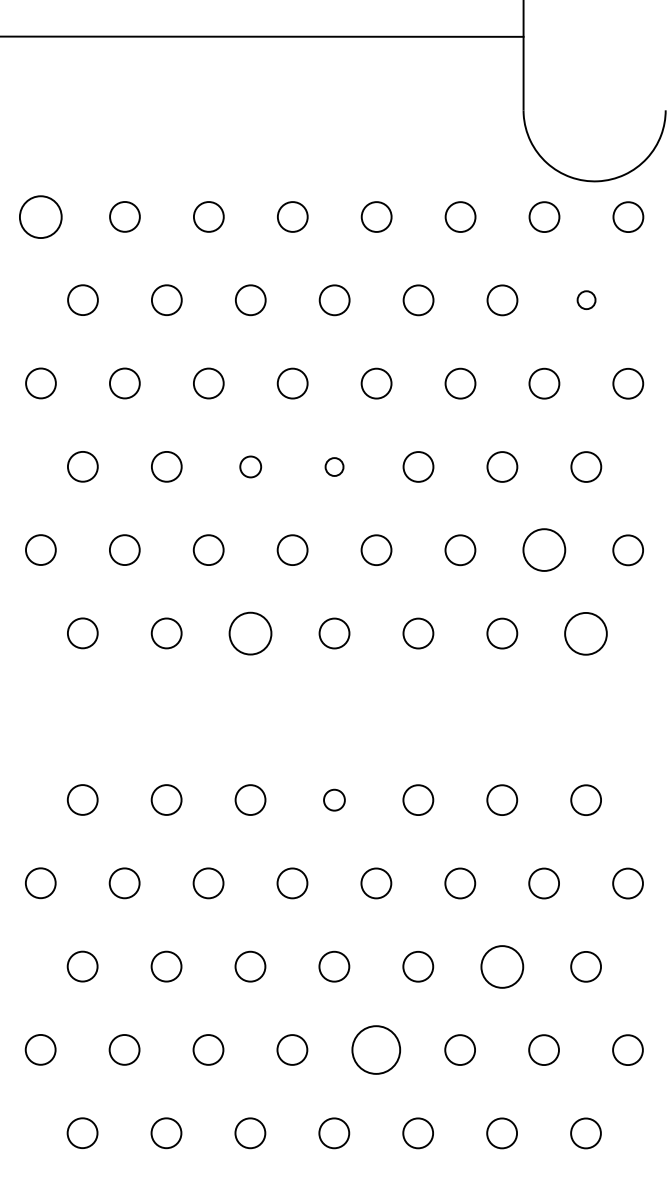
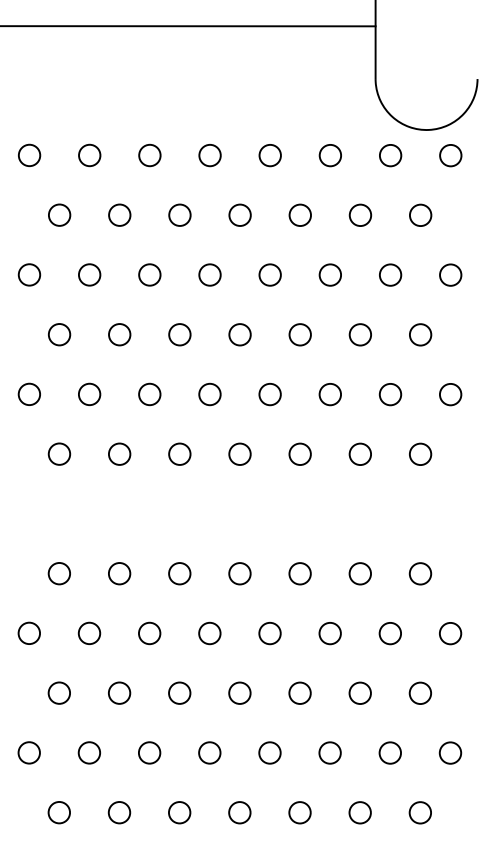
circle: (40, 215) -> (29, 154), size x0.71
circle: (586, 299) -> (420, 214), size x1.67
circle: (250, 466) -> (179, 334), size x1.43
circle: (333, 466) -> (239, 334), size x1.67
circle: (544, 550) -> (390, 394), size x0.71
circle: (250, 632) -> (179, 453), size x0.71
circle: (586, 632) -> (420, 453), size x0.71
circle: (333, 799) -> (239, 573), size x1.43
circle: (501, 965) -> (359, 692), size x0.71
circle: (375, 1049) -> (269, 752), size x0.62

